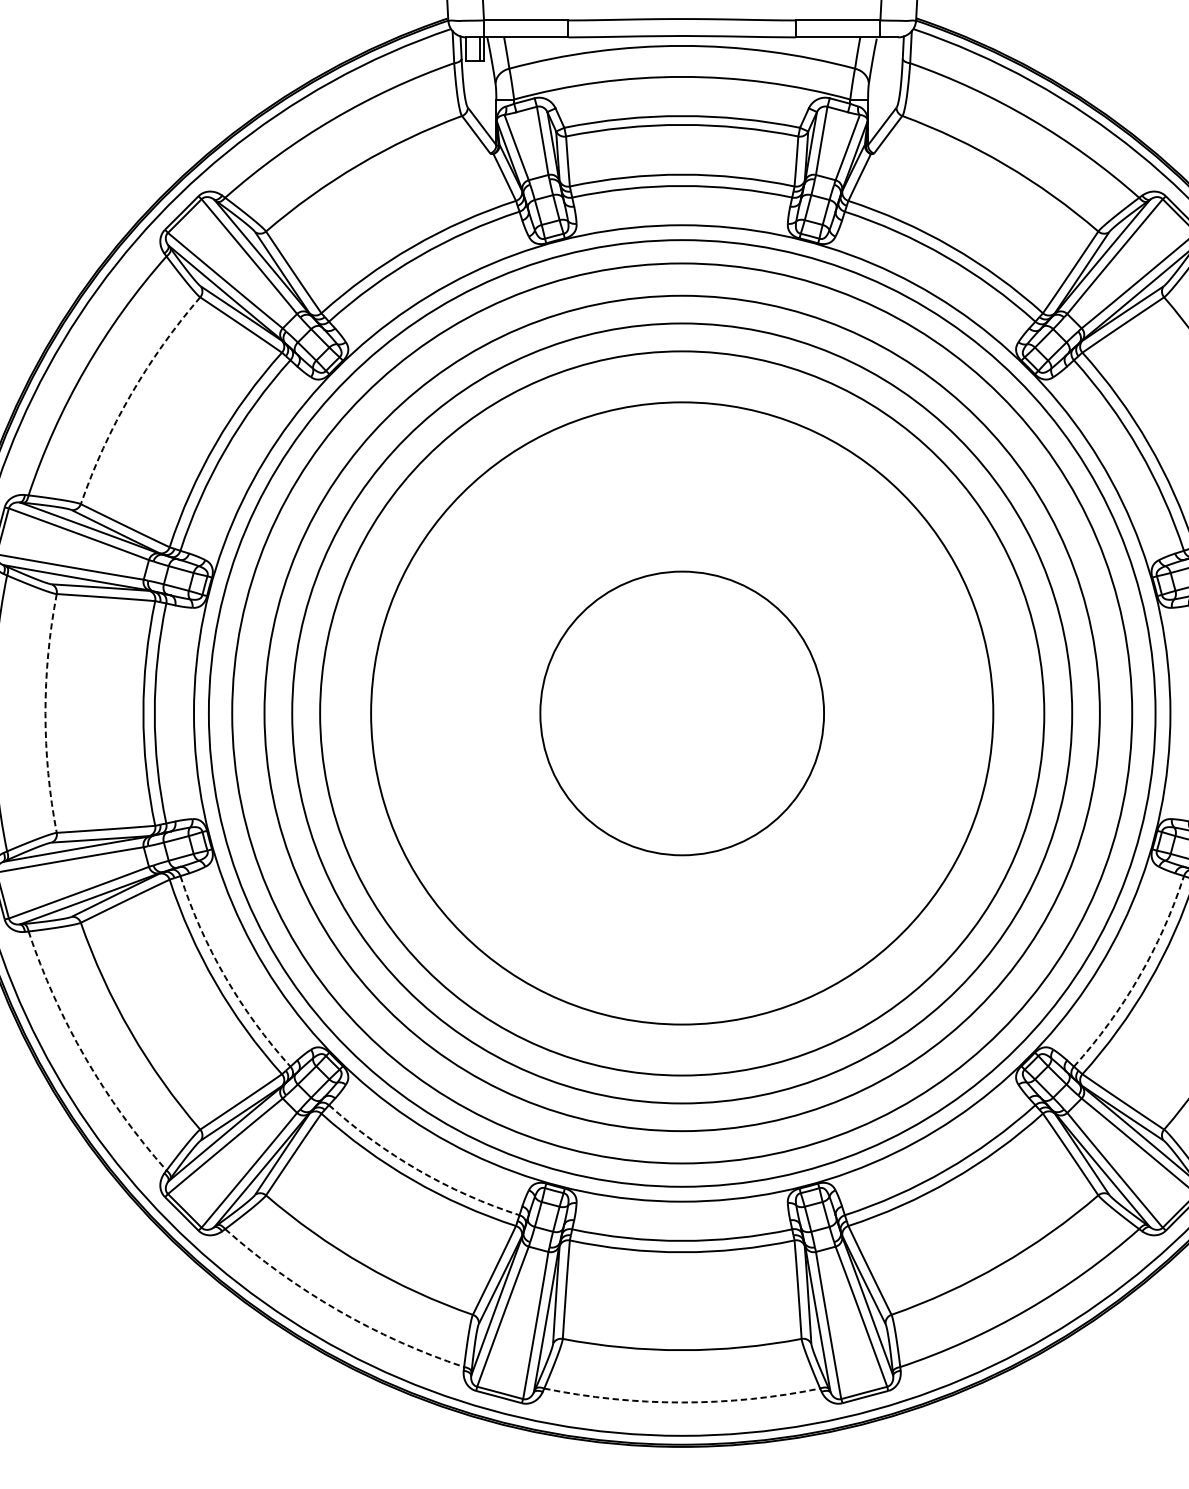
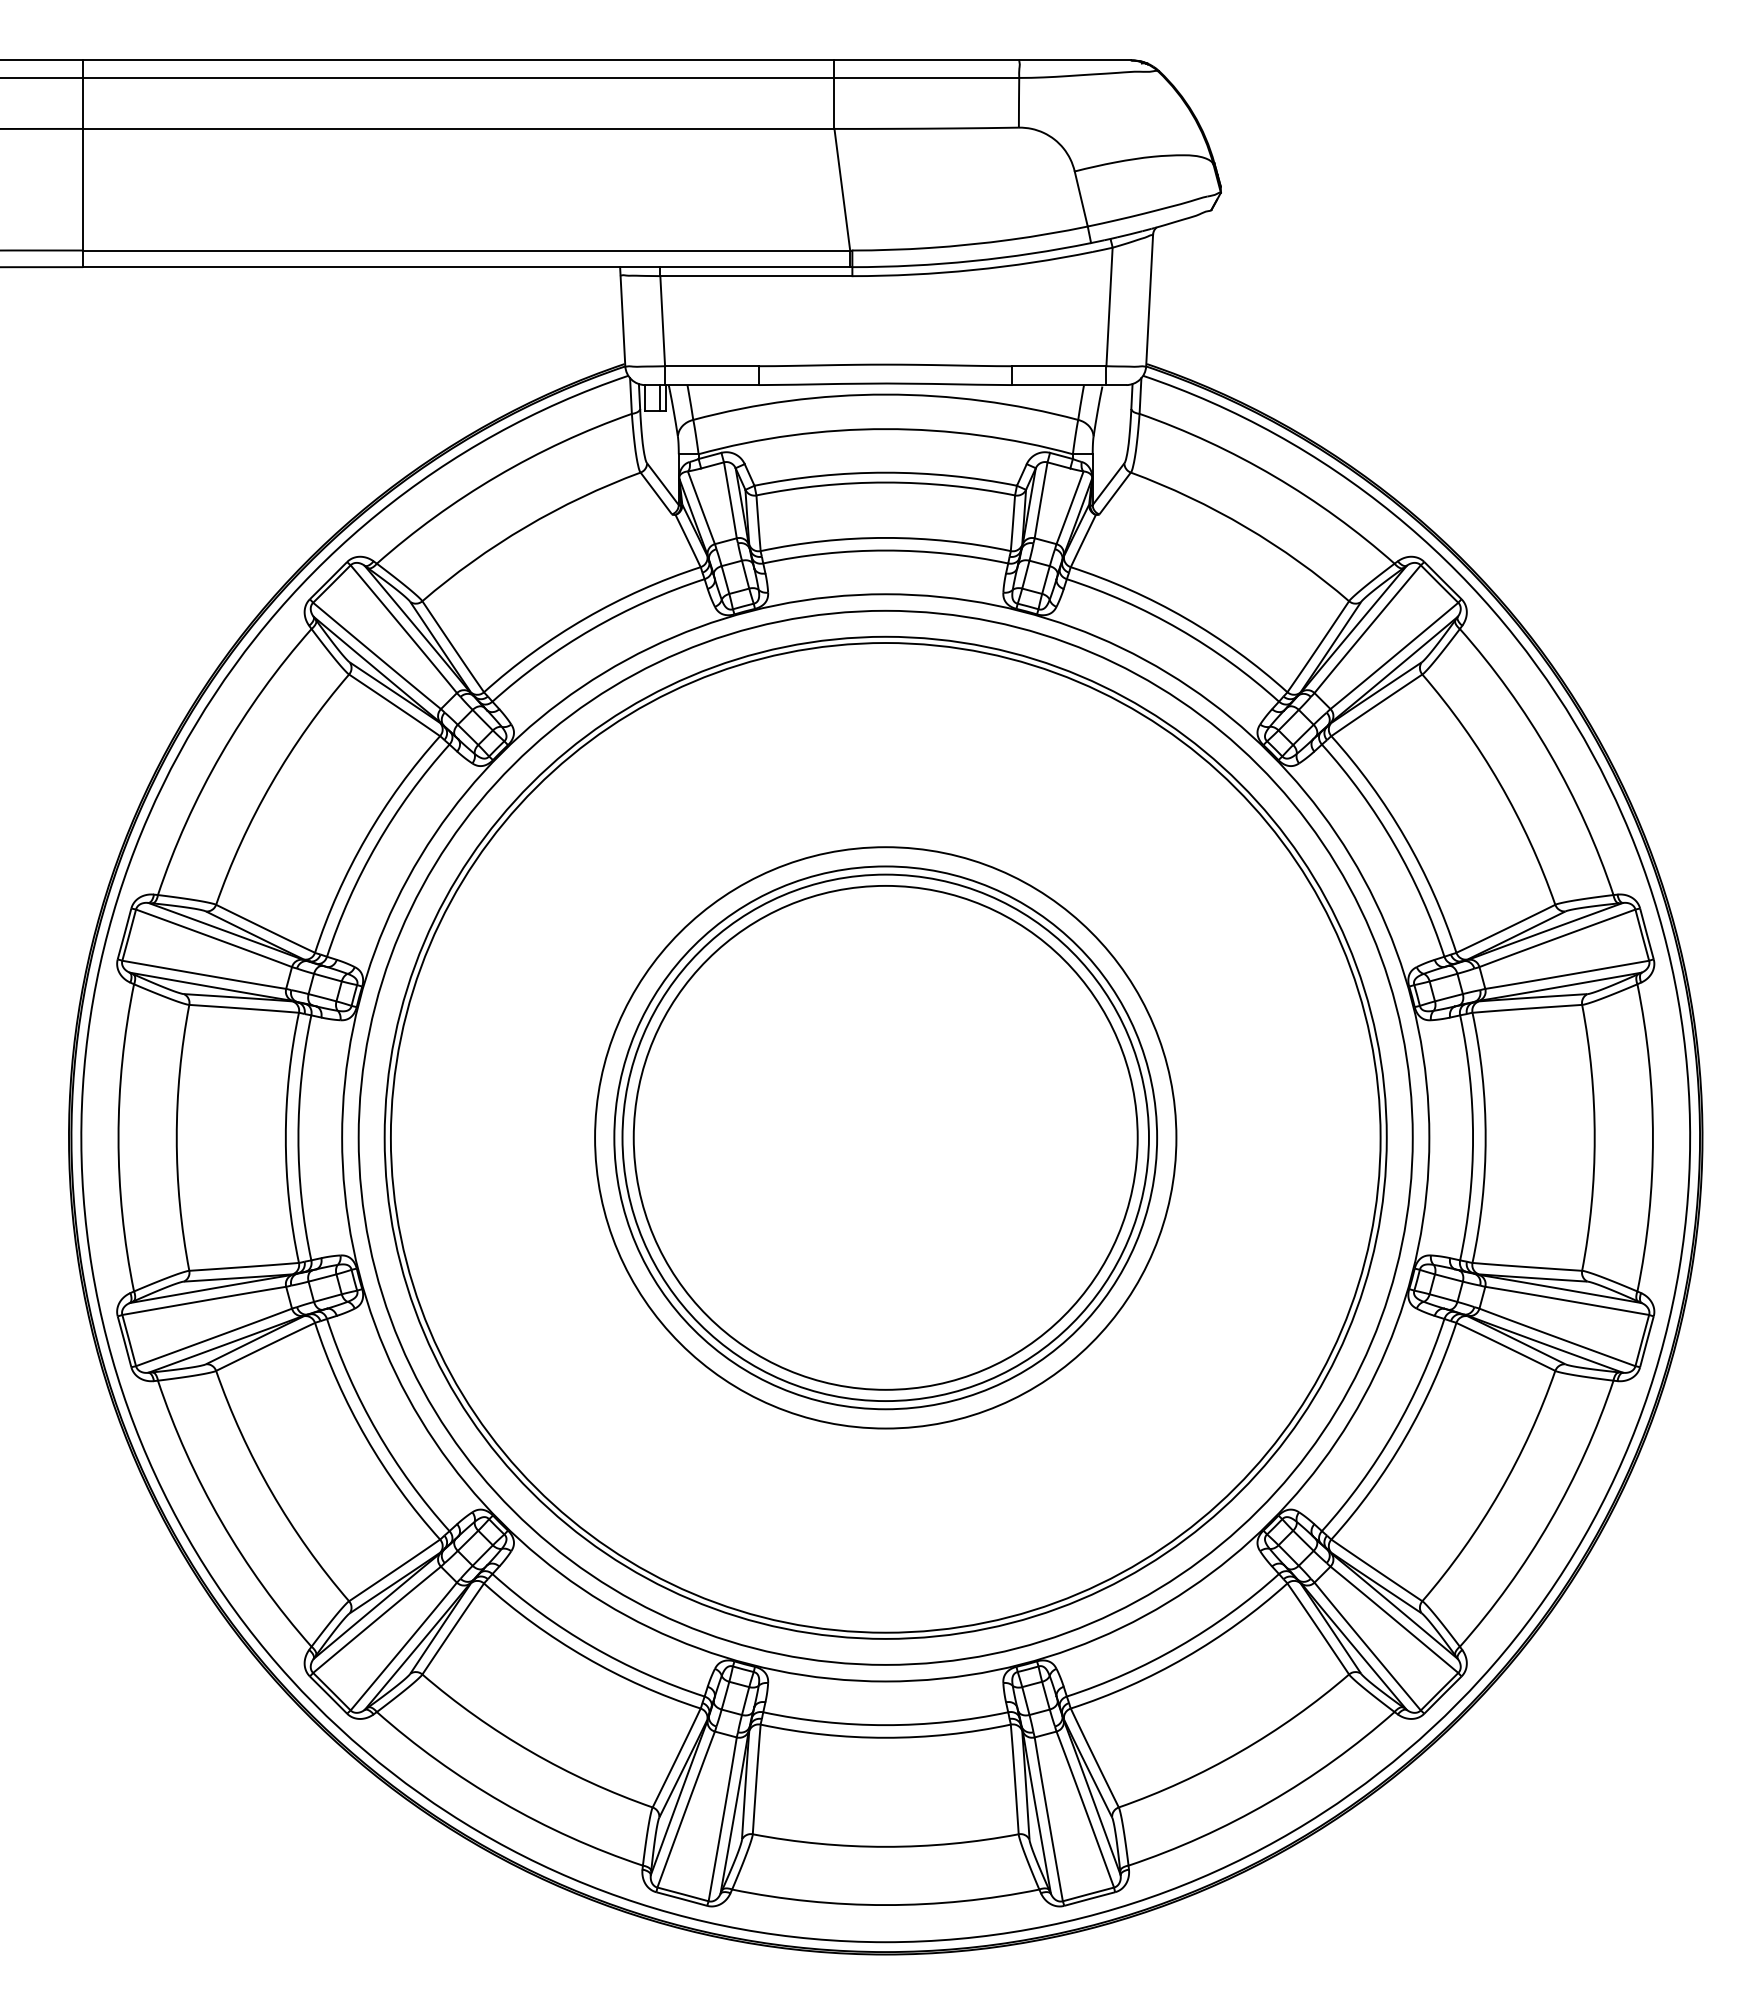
arc: (130, 395) -> (271, 783), dashed -> solid
arc: (45, 713) -> (176, 1137), dashed -> solid
circle: (681, 713) -> (885, 1137), size x0.62
circle: (681, 713) -> (885, 1137), size x0.62
circle: (681, 713) -> (885, 1137), size x0.62
circle: (681, 713) -> (885, 1137), size x1.43
circle: (681, 713) -> (885, 1137), size x1.67
arc: (225, 977) -> (377, 1431), dashed -> solid
arc: (1139, 977) -> (1394, 1431), dashed -> solid
arc: (85, 1058) -> (221, 1521), dashed -> solid
arc: (418, 1170) -> (592, 1646), dashed -> solid
arc: (338, 1310) -> (502, 1802), dashed -> solid
arc: (681, 1402) -> (885, 1905), dashed -> solid

